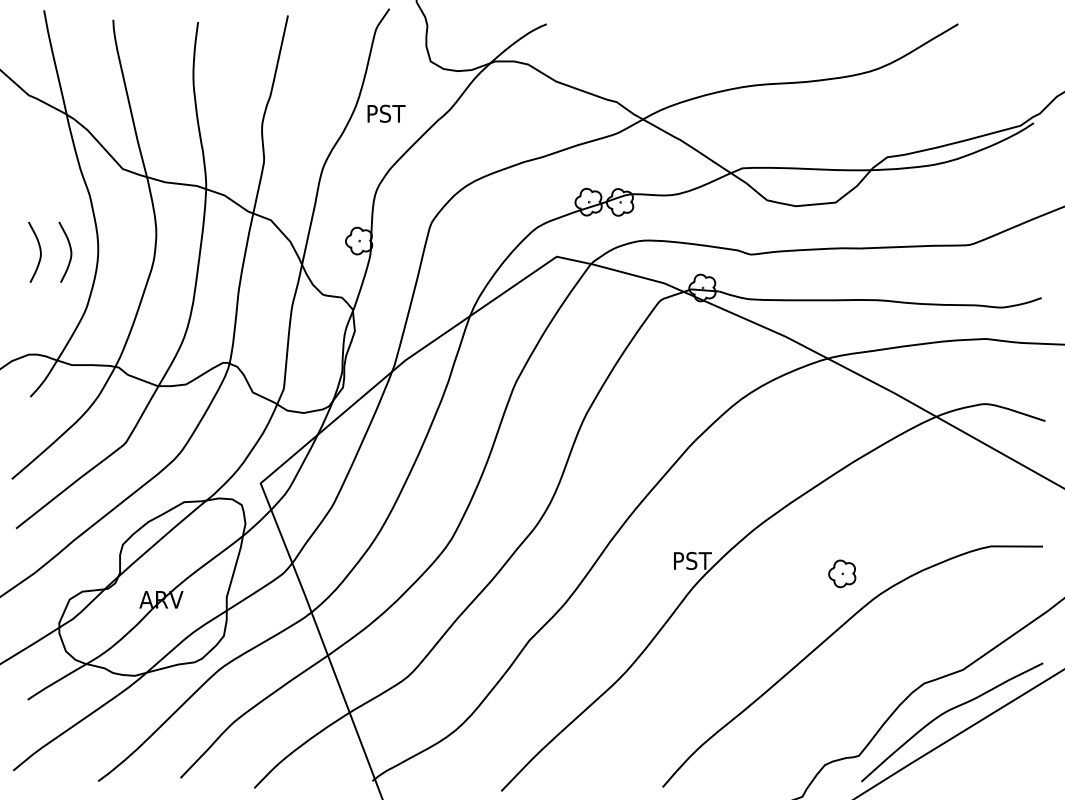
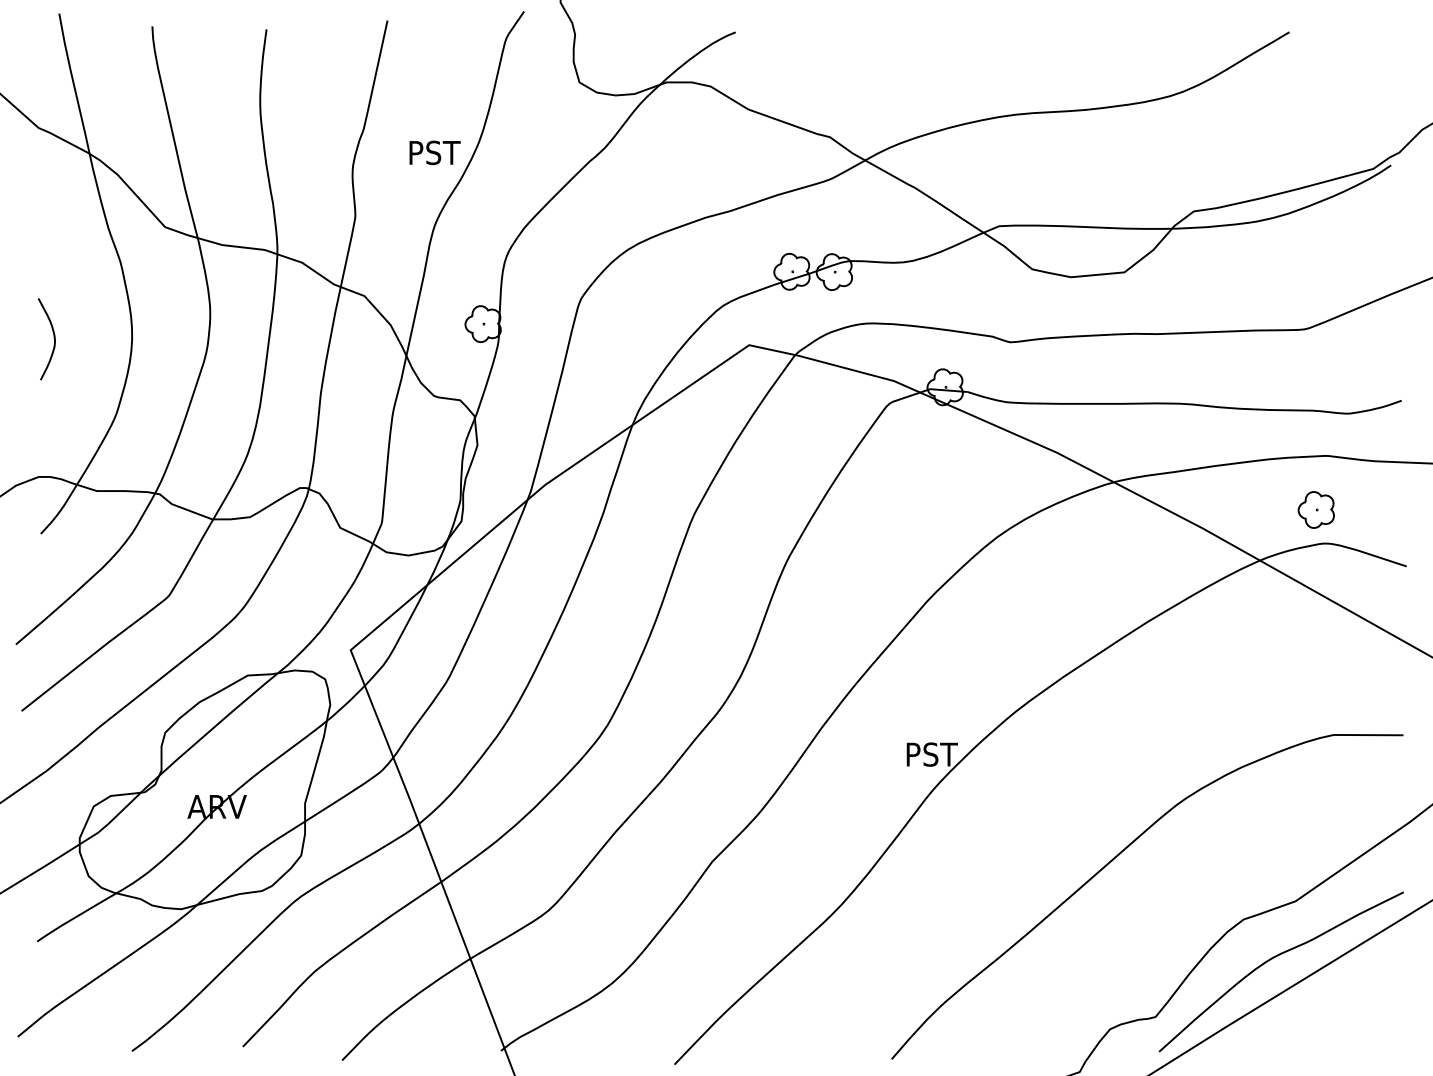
text: (386, 113) -> (434, 152), moved
curve: (70, 251) -> (94, 338), removed
part: (841, 573) -> (1315, 509), moved

